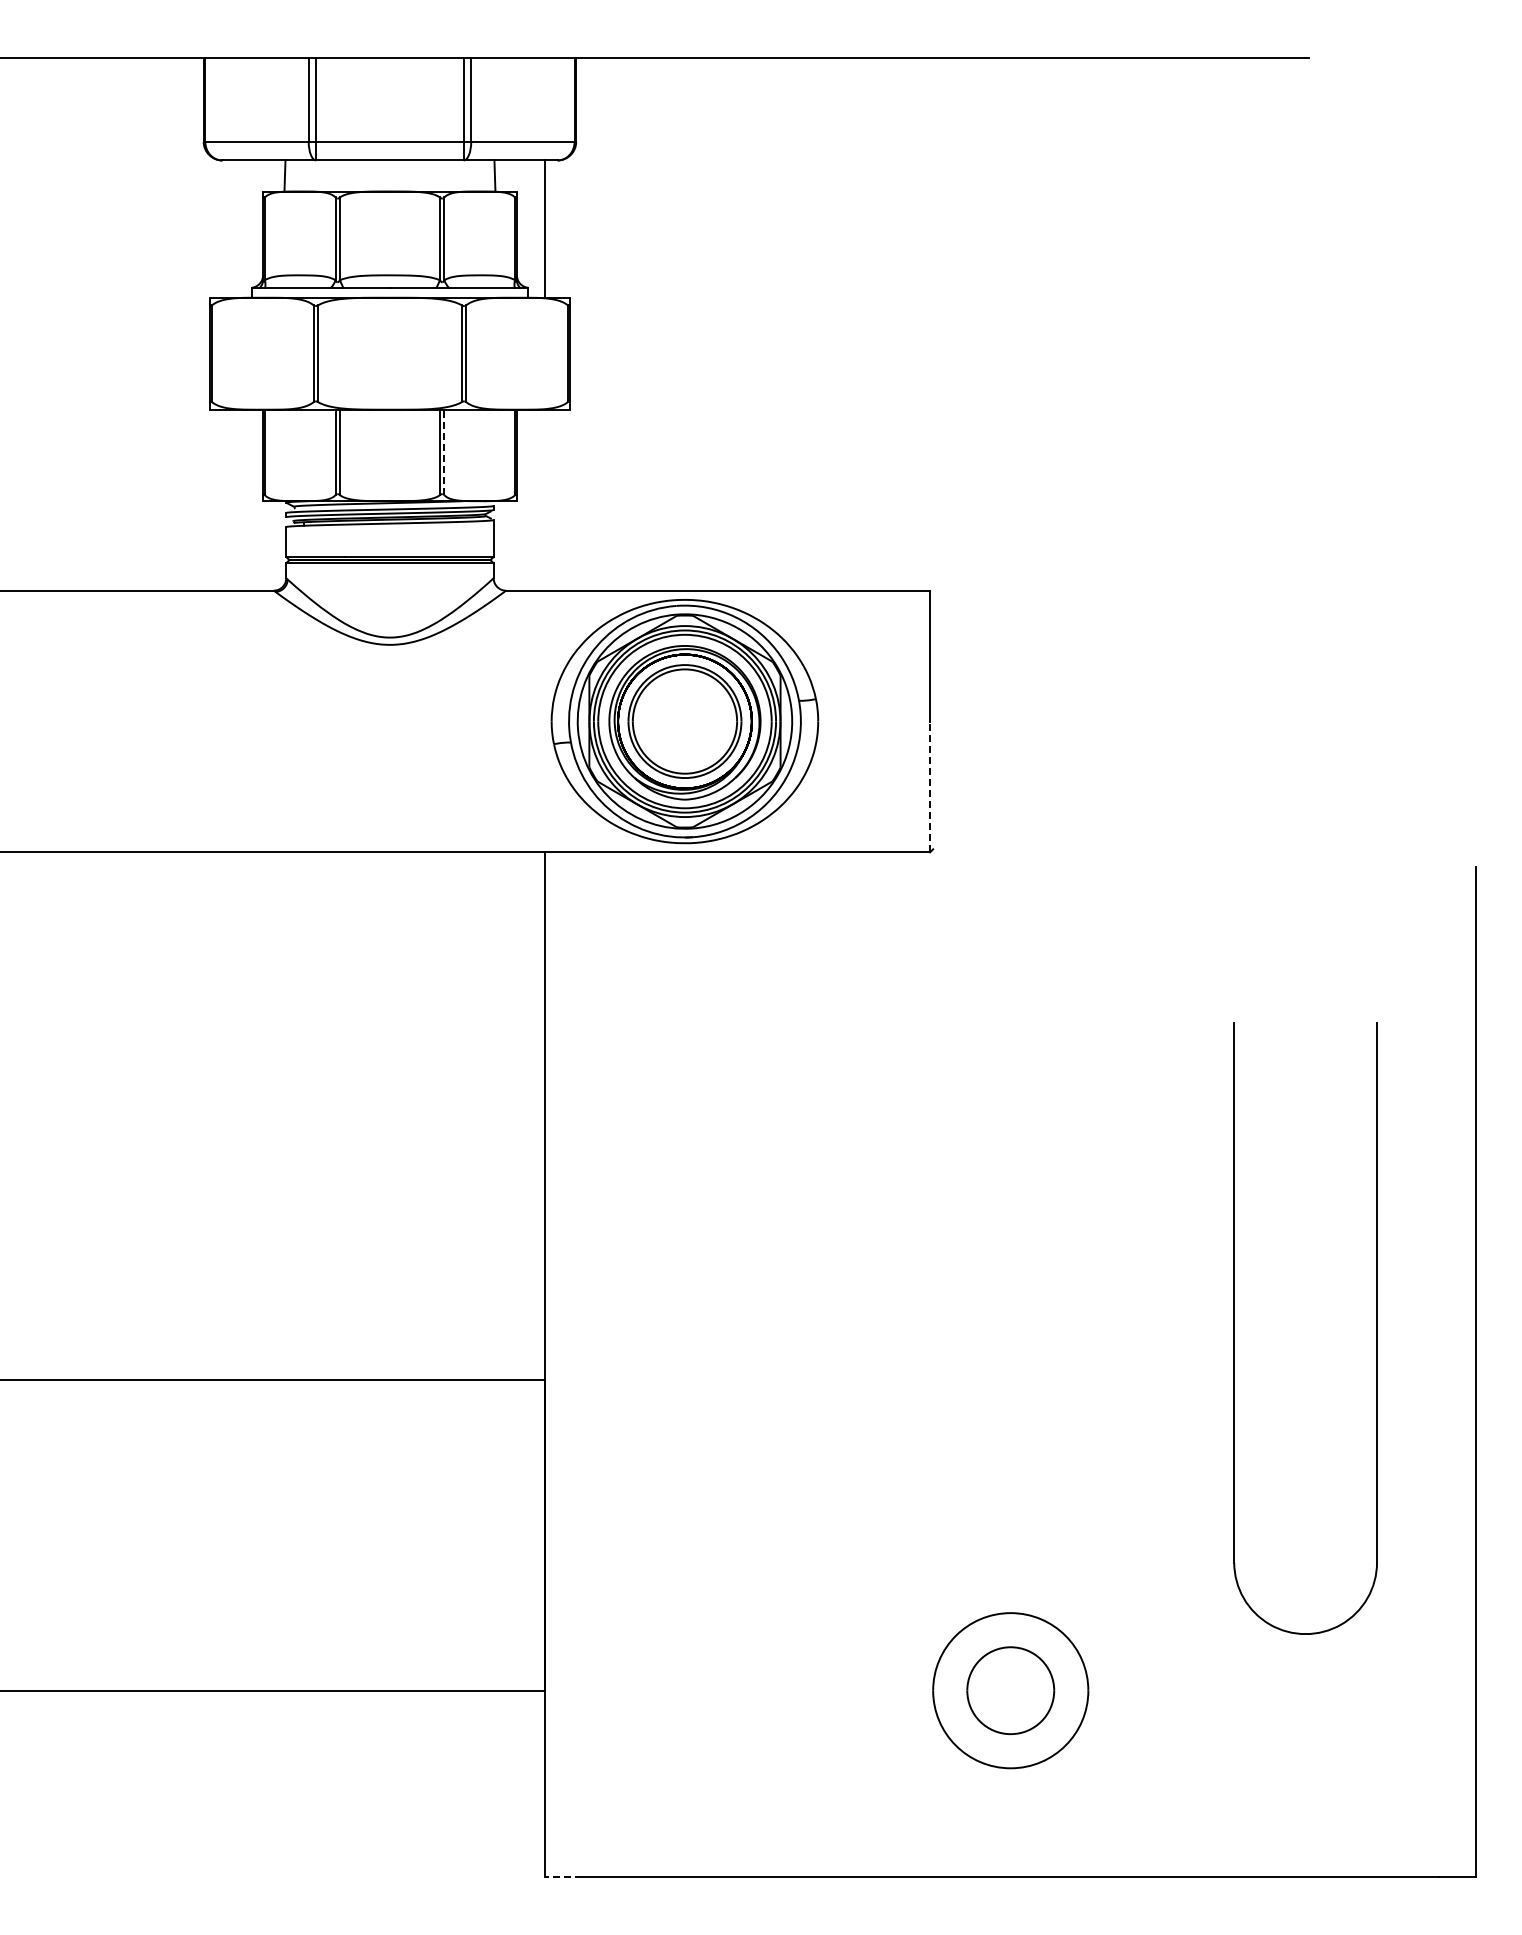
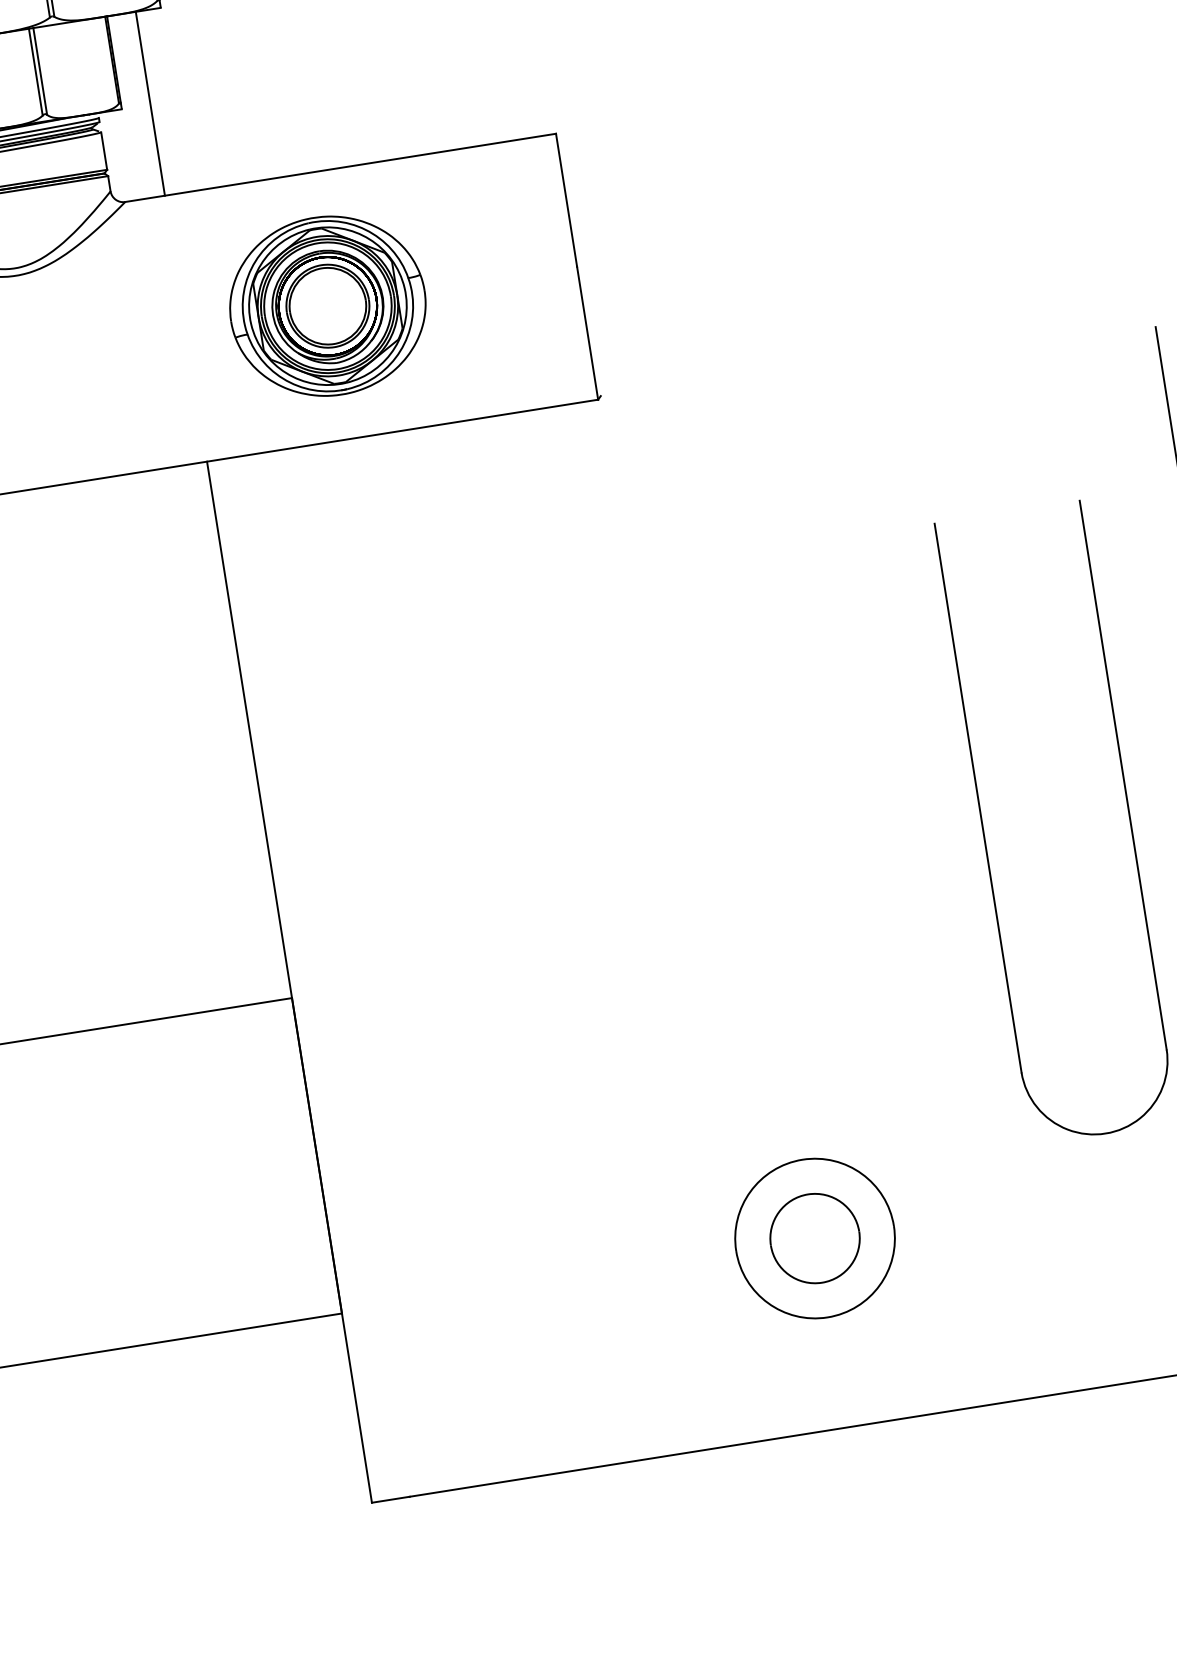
line: (444, 452) -> (40, 71), dashed -> solid
line: (545, 499) -> (150, 103), added
part: (684, 721) -> (327, 306), size x0.71
line: (930, 786) -> (588, 332), dashed -> solid
line: (563, 1876) -> (390, 1499), dashed -> solid

